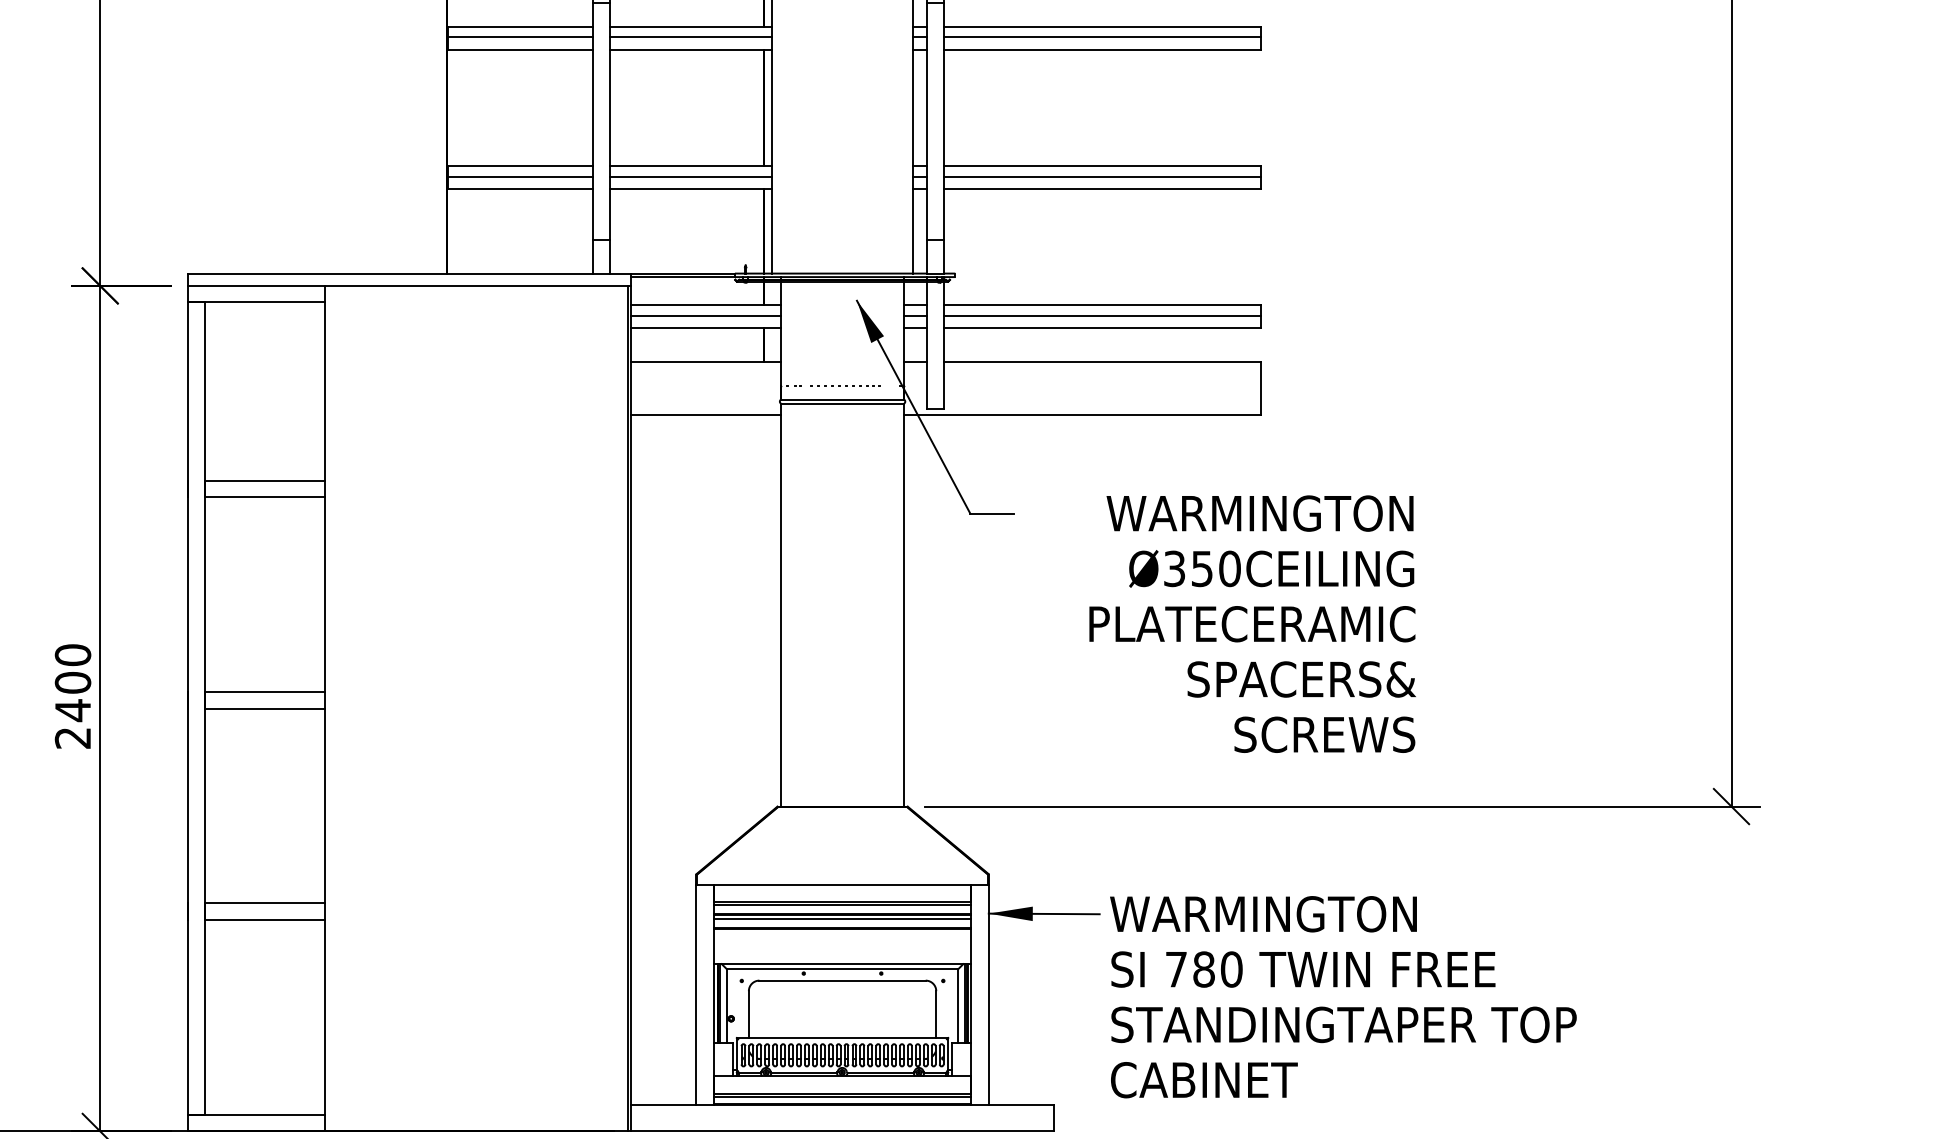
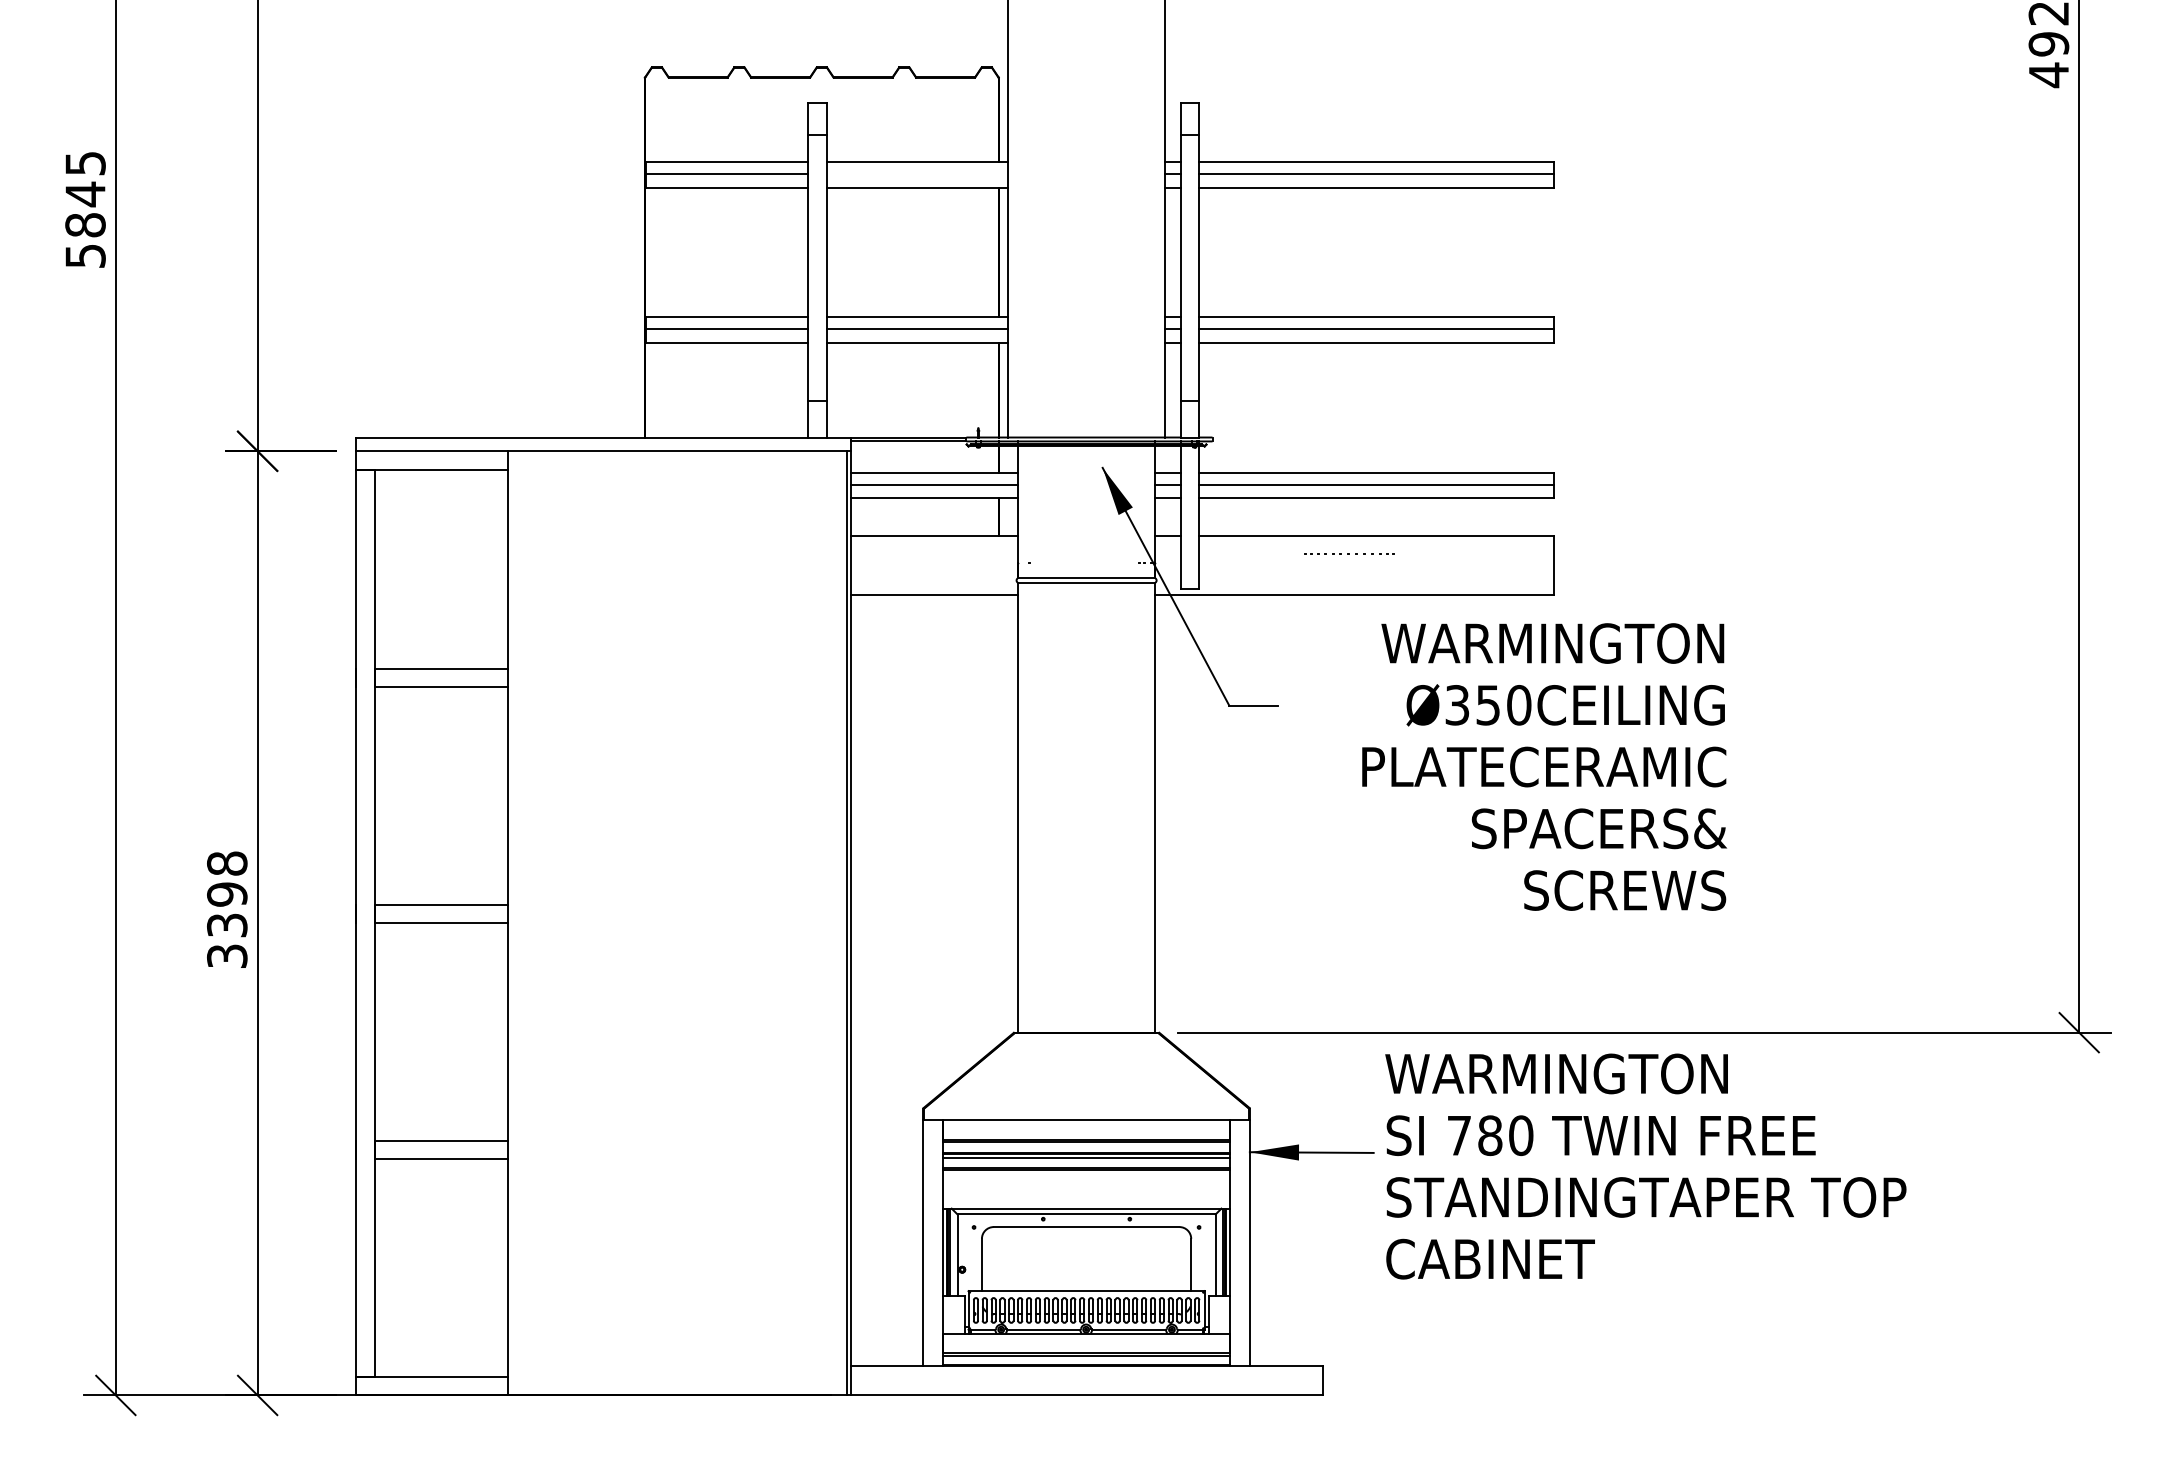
line: (690, 37) -> (916, 173), removed
part: (839, 385) -> (1349, 553), moved
text: (1252, 623) -> (1544, 766), moved
text: (73, 696) -> (227, 909), 2400 -> 3398
text: (1343, 997) -> (1645, 1166), moved

